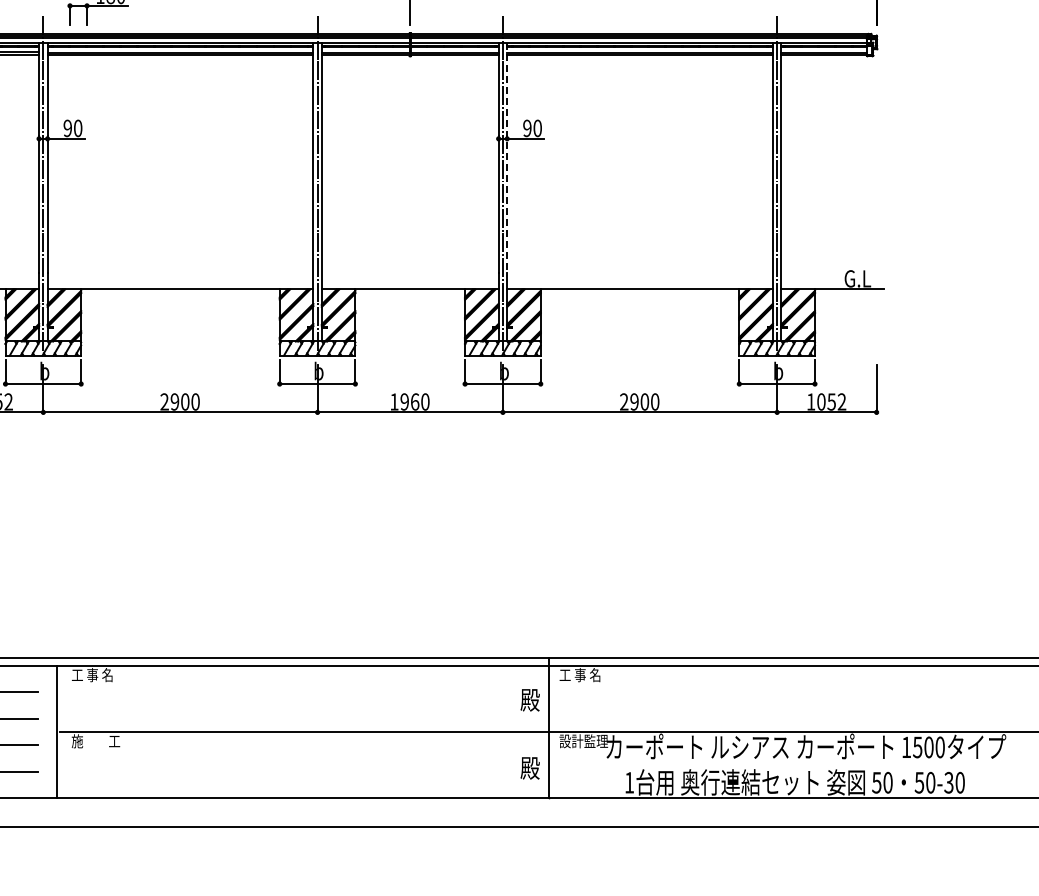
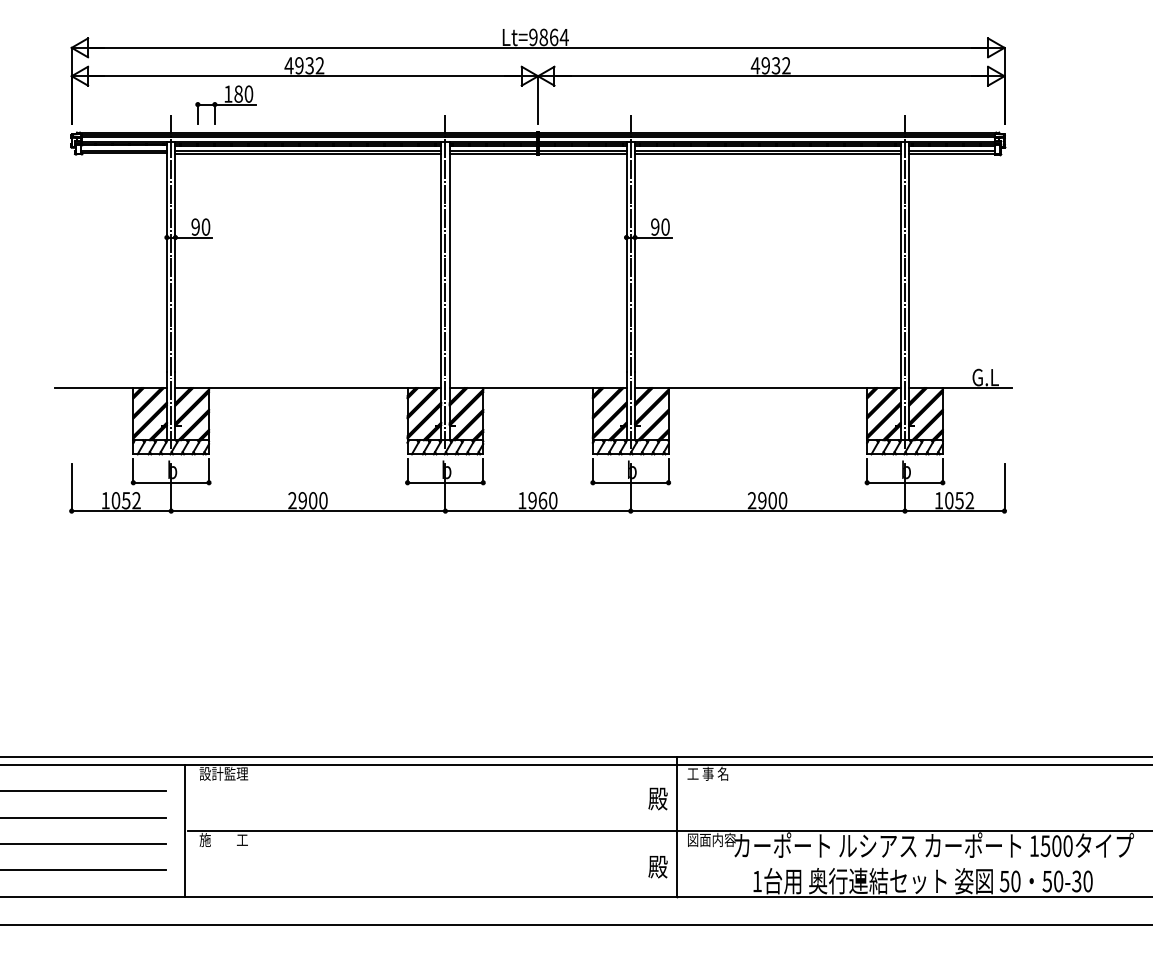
line: (507, 157) -> (635, 256), dashed -> solid
text: (95, 674) -> (223, 773), 工 事 名 -> 設計監理
text: (583, 741) -> (711, 840), 設計監理 -> 図面内容

